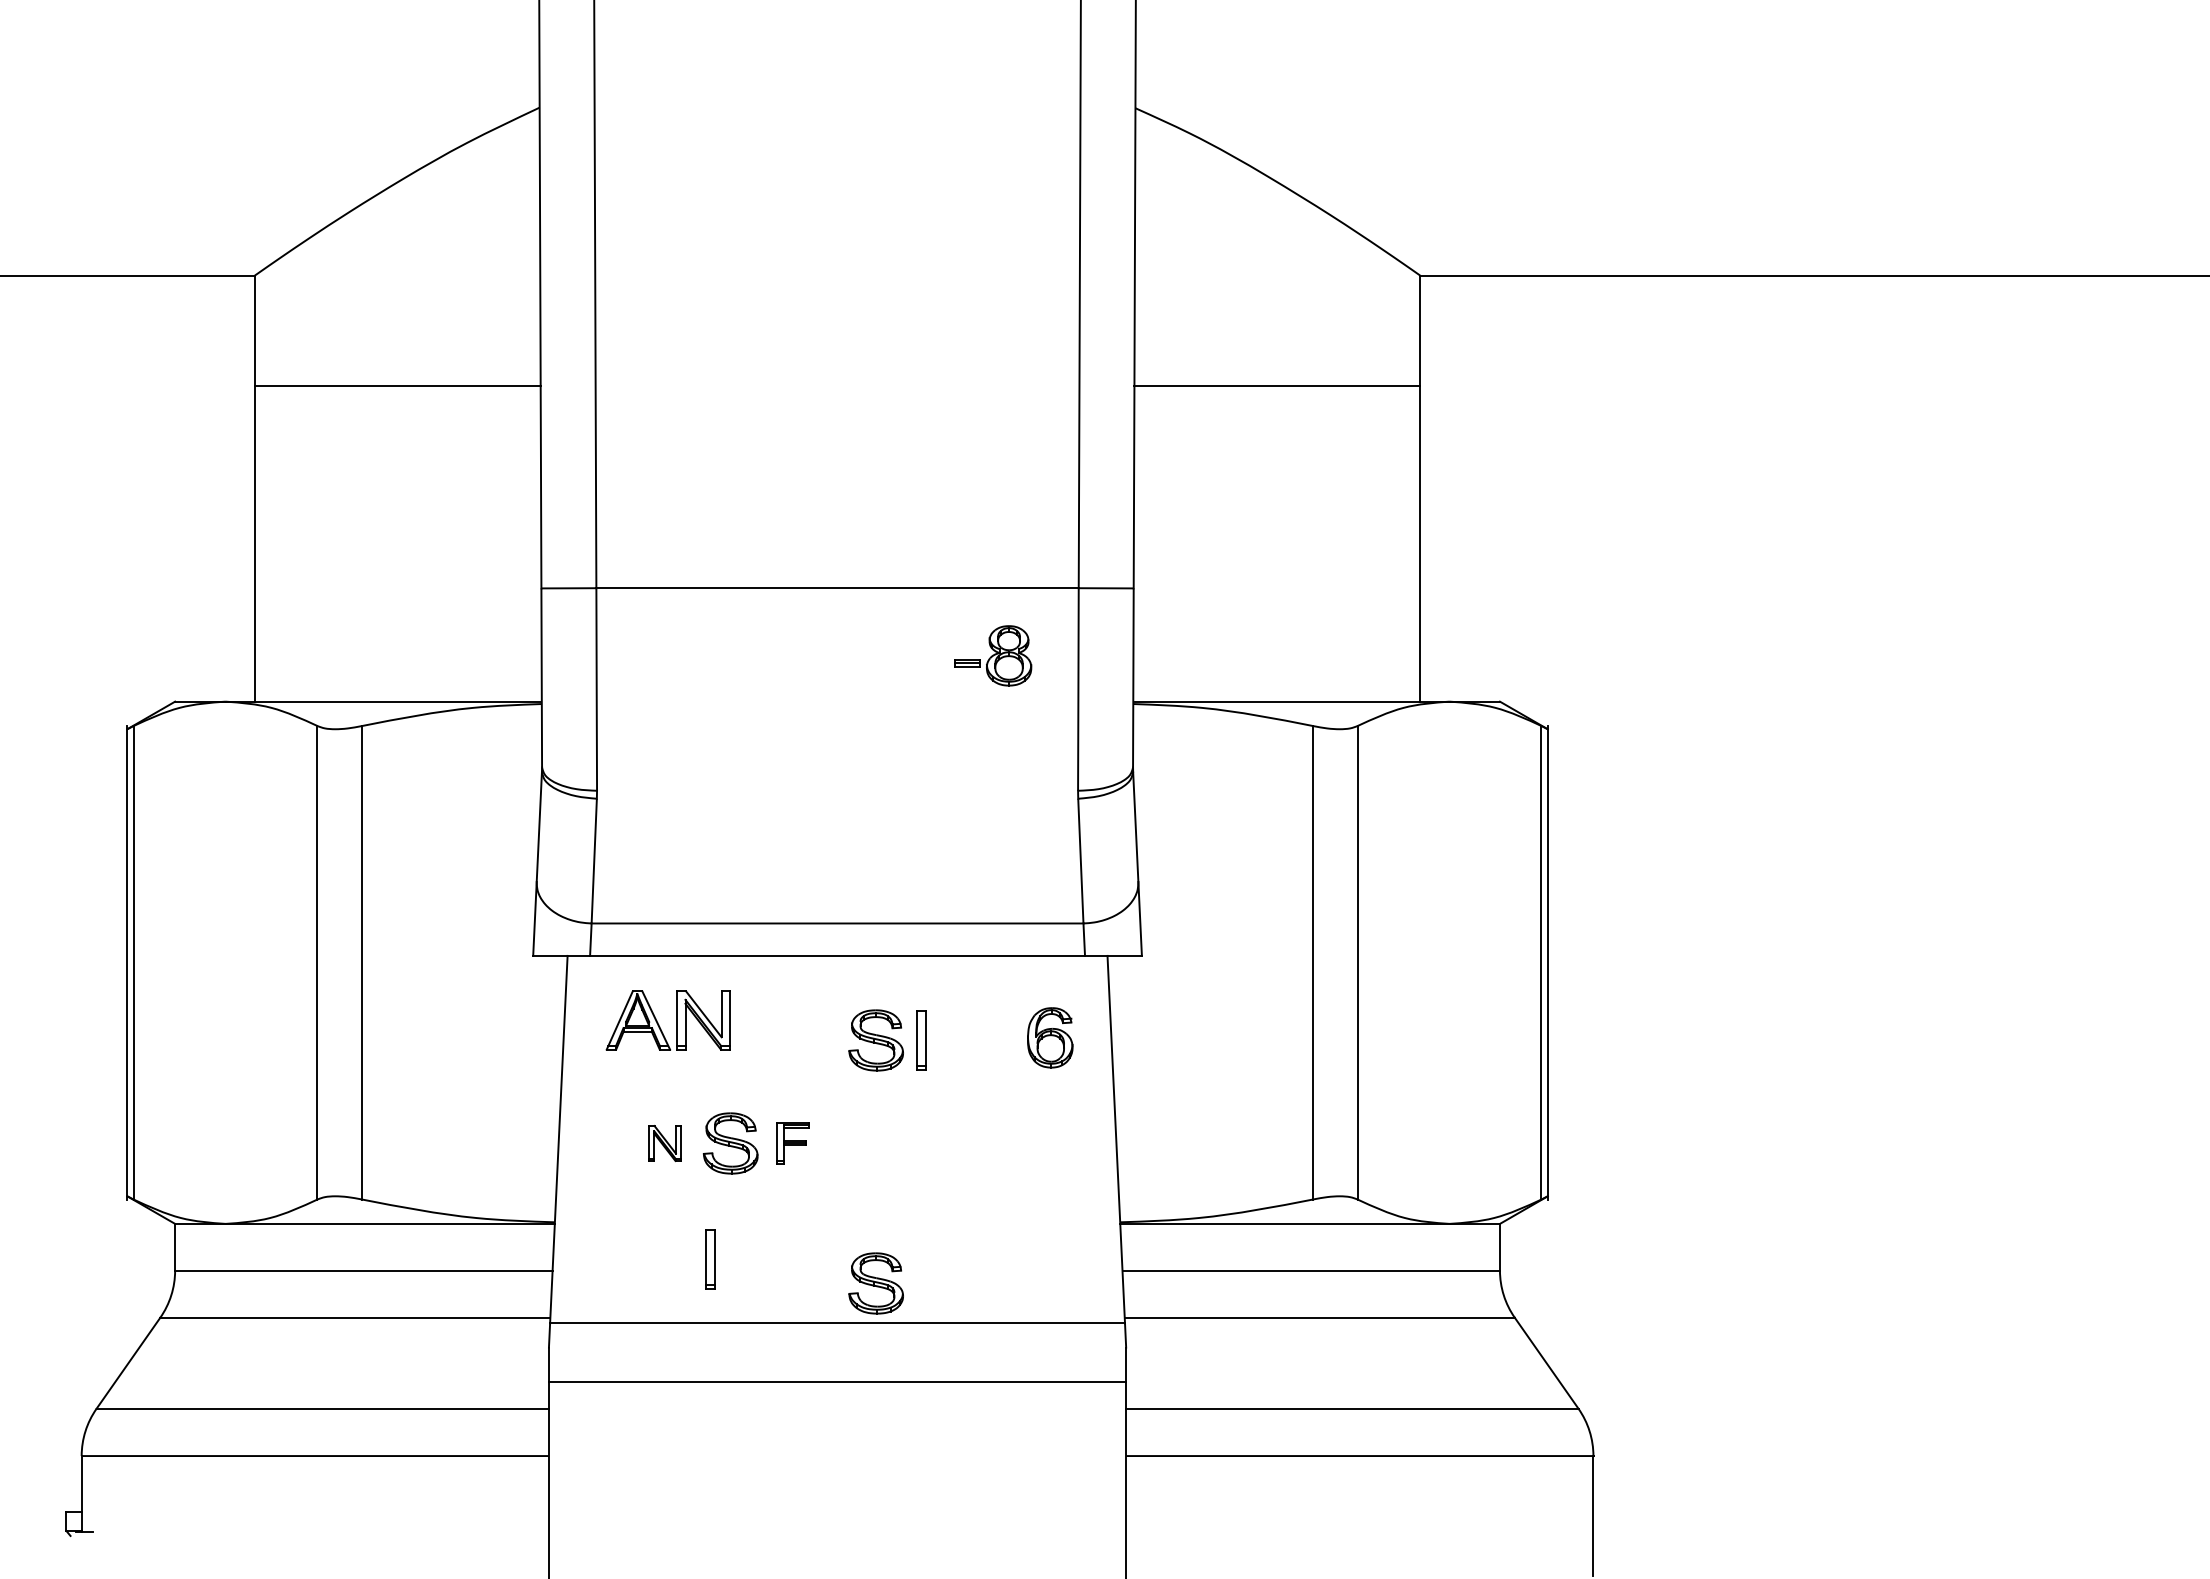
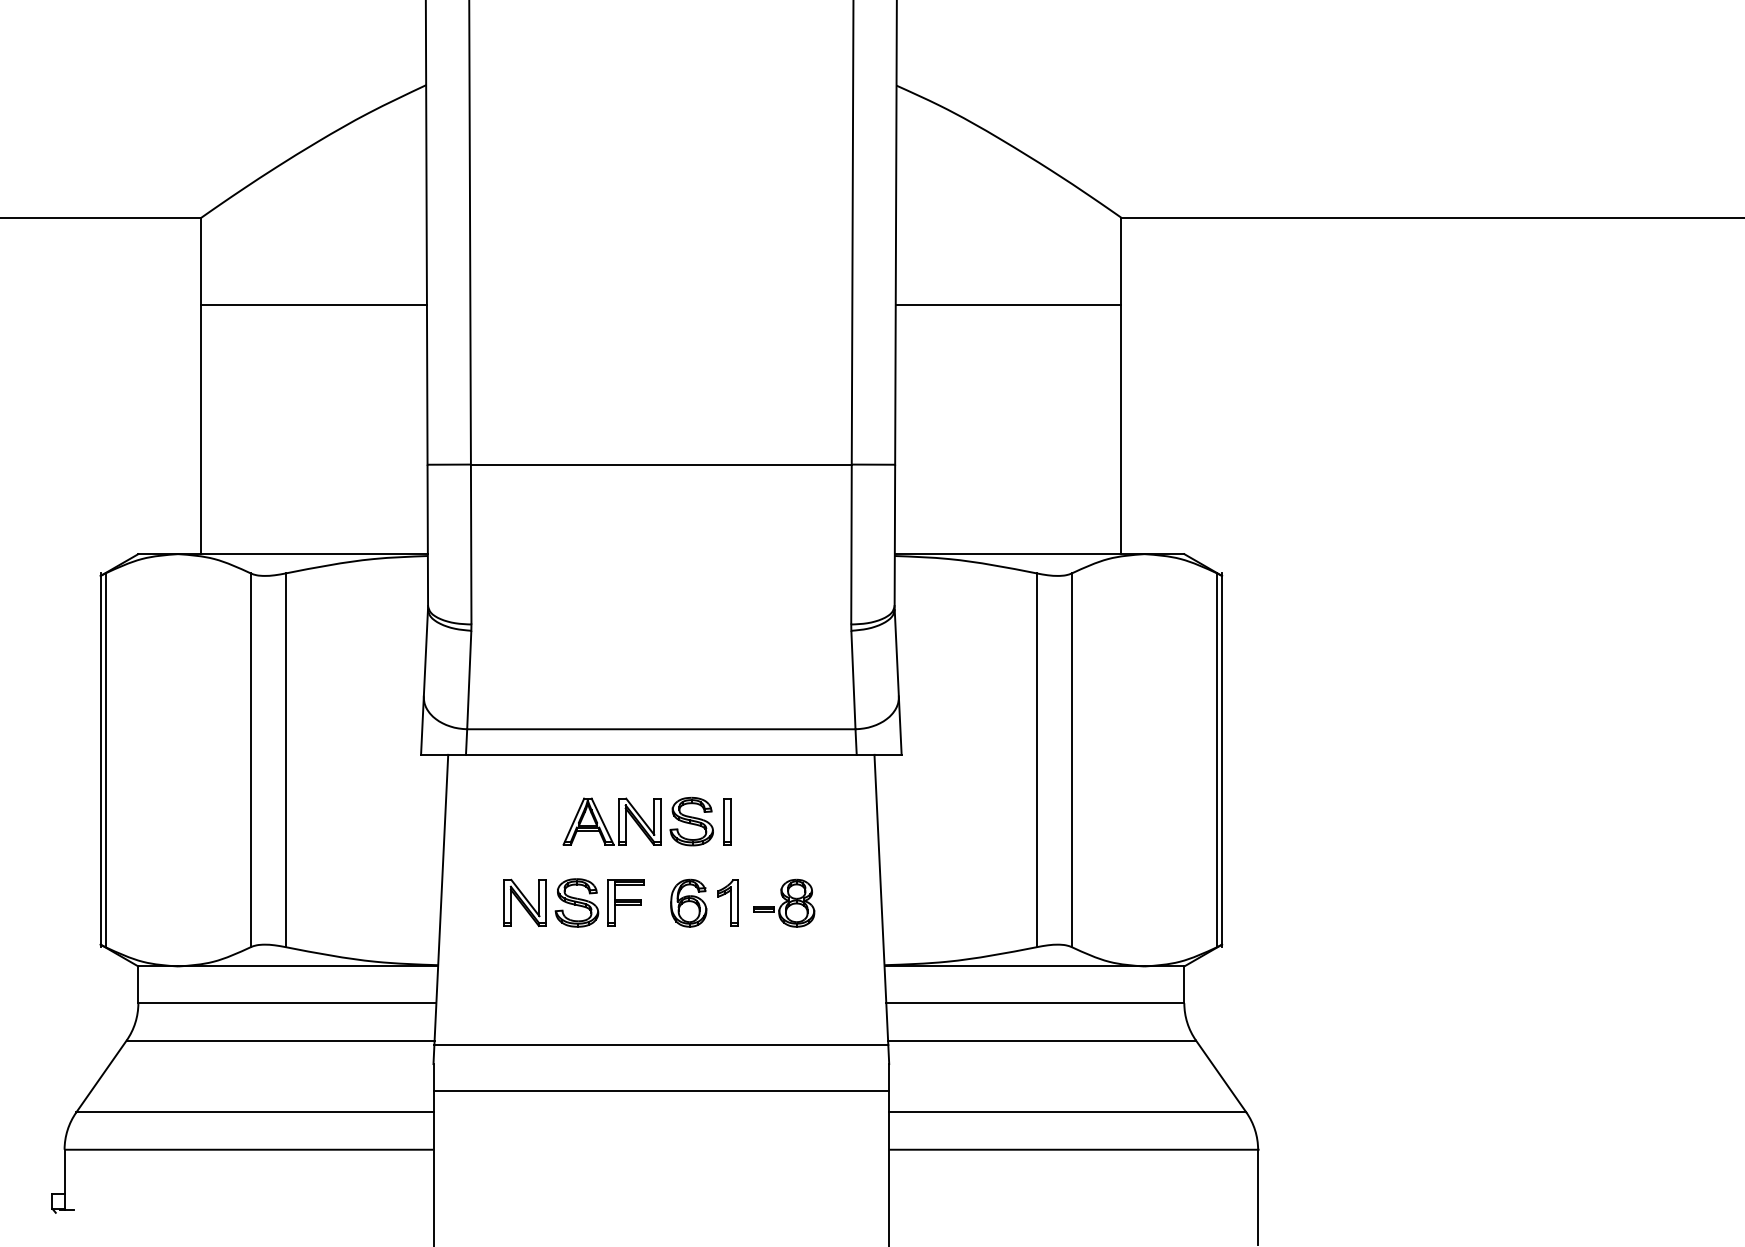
part: (993, 655) -> (784, 902), moved
part: (659, 1024) -> (605, 824), moved
part: (1050, 1037) -> (688, 902), moved
part: (664, 1143) -> (524, 902), size x1.67
part: (793, 1143) -> (626, 902), size x1.43
part: (921, 1143) -> (727, 902), added
part: (710, 1259) -> (561, 994), removed
part: (875, 1283) -> (691, 1013), removed

